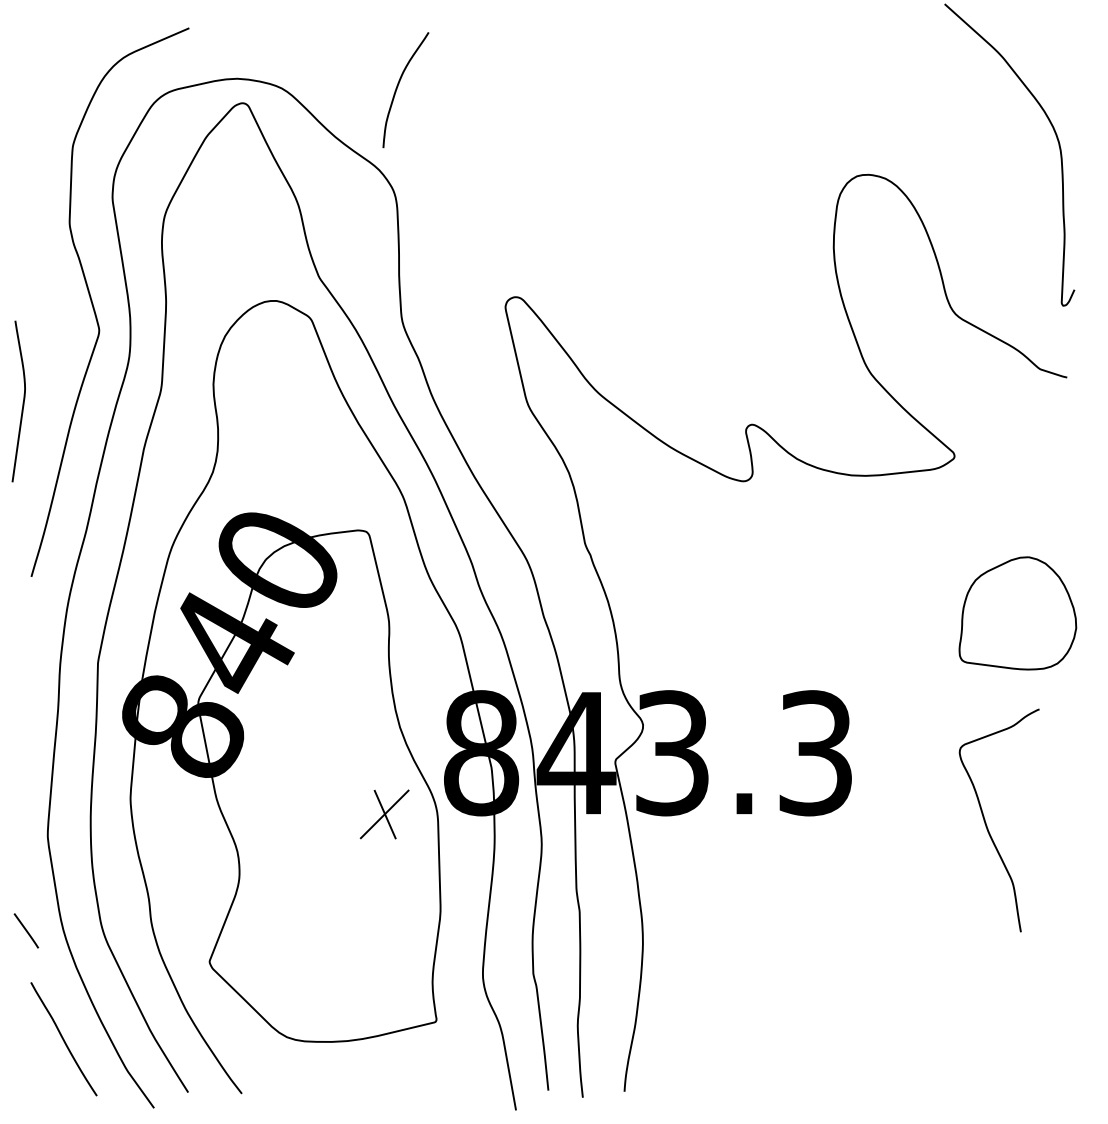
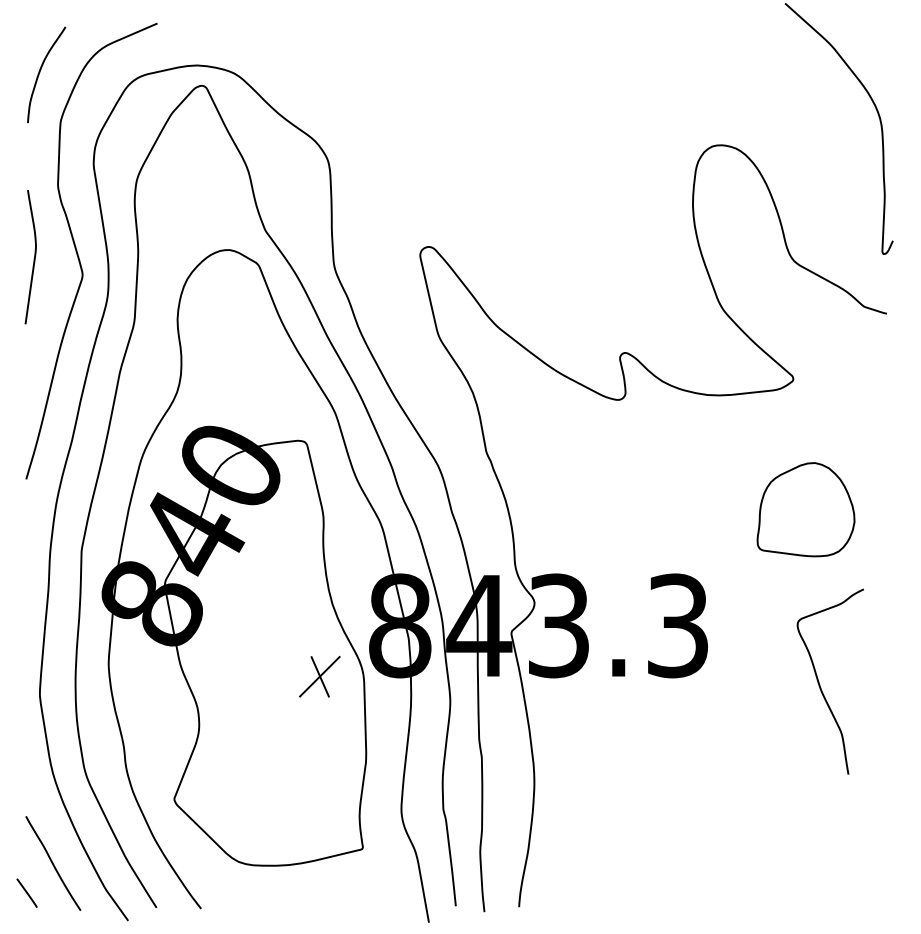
curve: (398, 86) -> (40, 71), moved
curve: (22, 402) -> (33, 258), moved
part: (1017, 613) -> (805, 509), moved
line: (26, 930) -> (27, 892), moved

